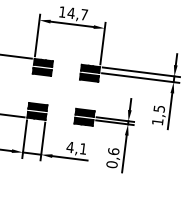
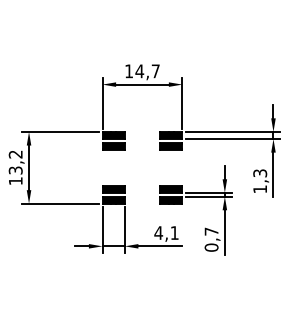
text: (158, 108) -> (259, 172), 1,5 -> 1,3
text: (113, 151) -> (211, 231), 0,6 -> 0,7

